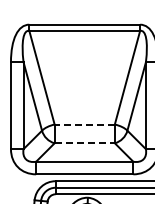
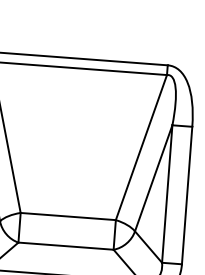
line: (84, 124) -> (67, 216), dashed -> solid
line: (85, 143) -> (67, 246), dashed -> solid

